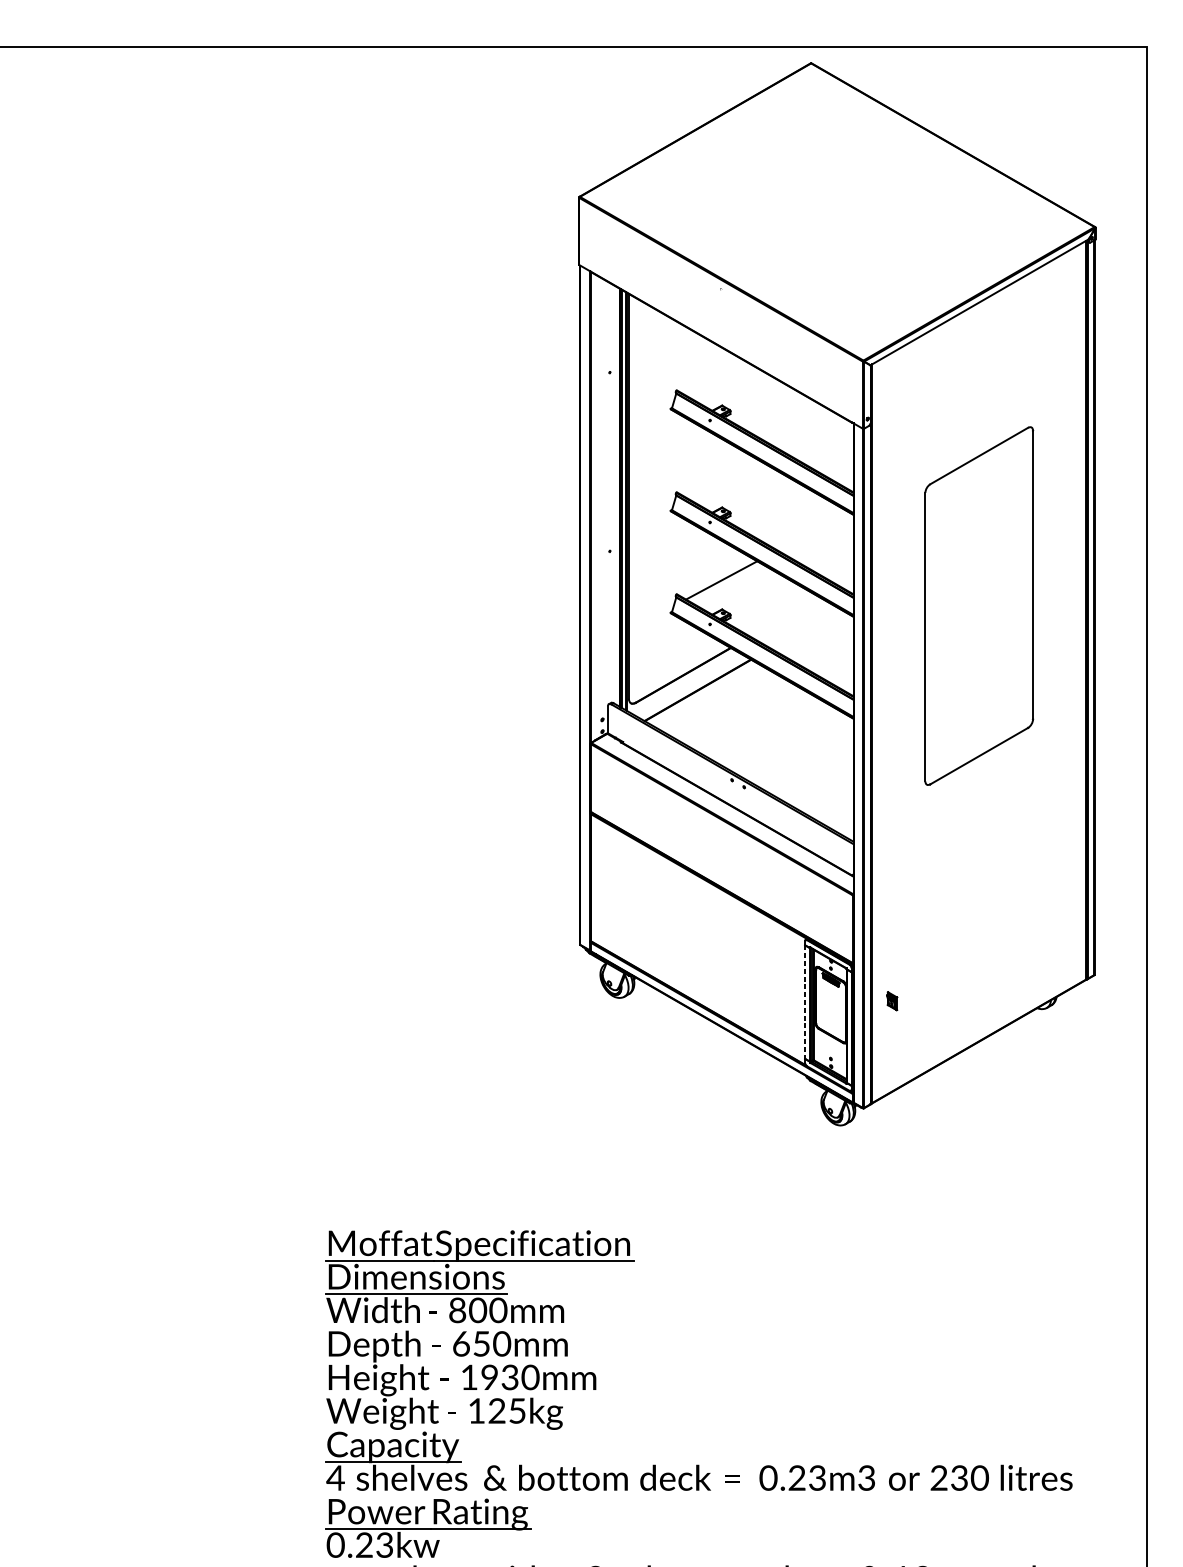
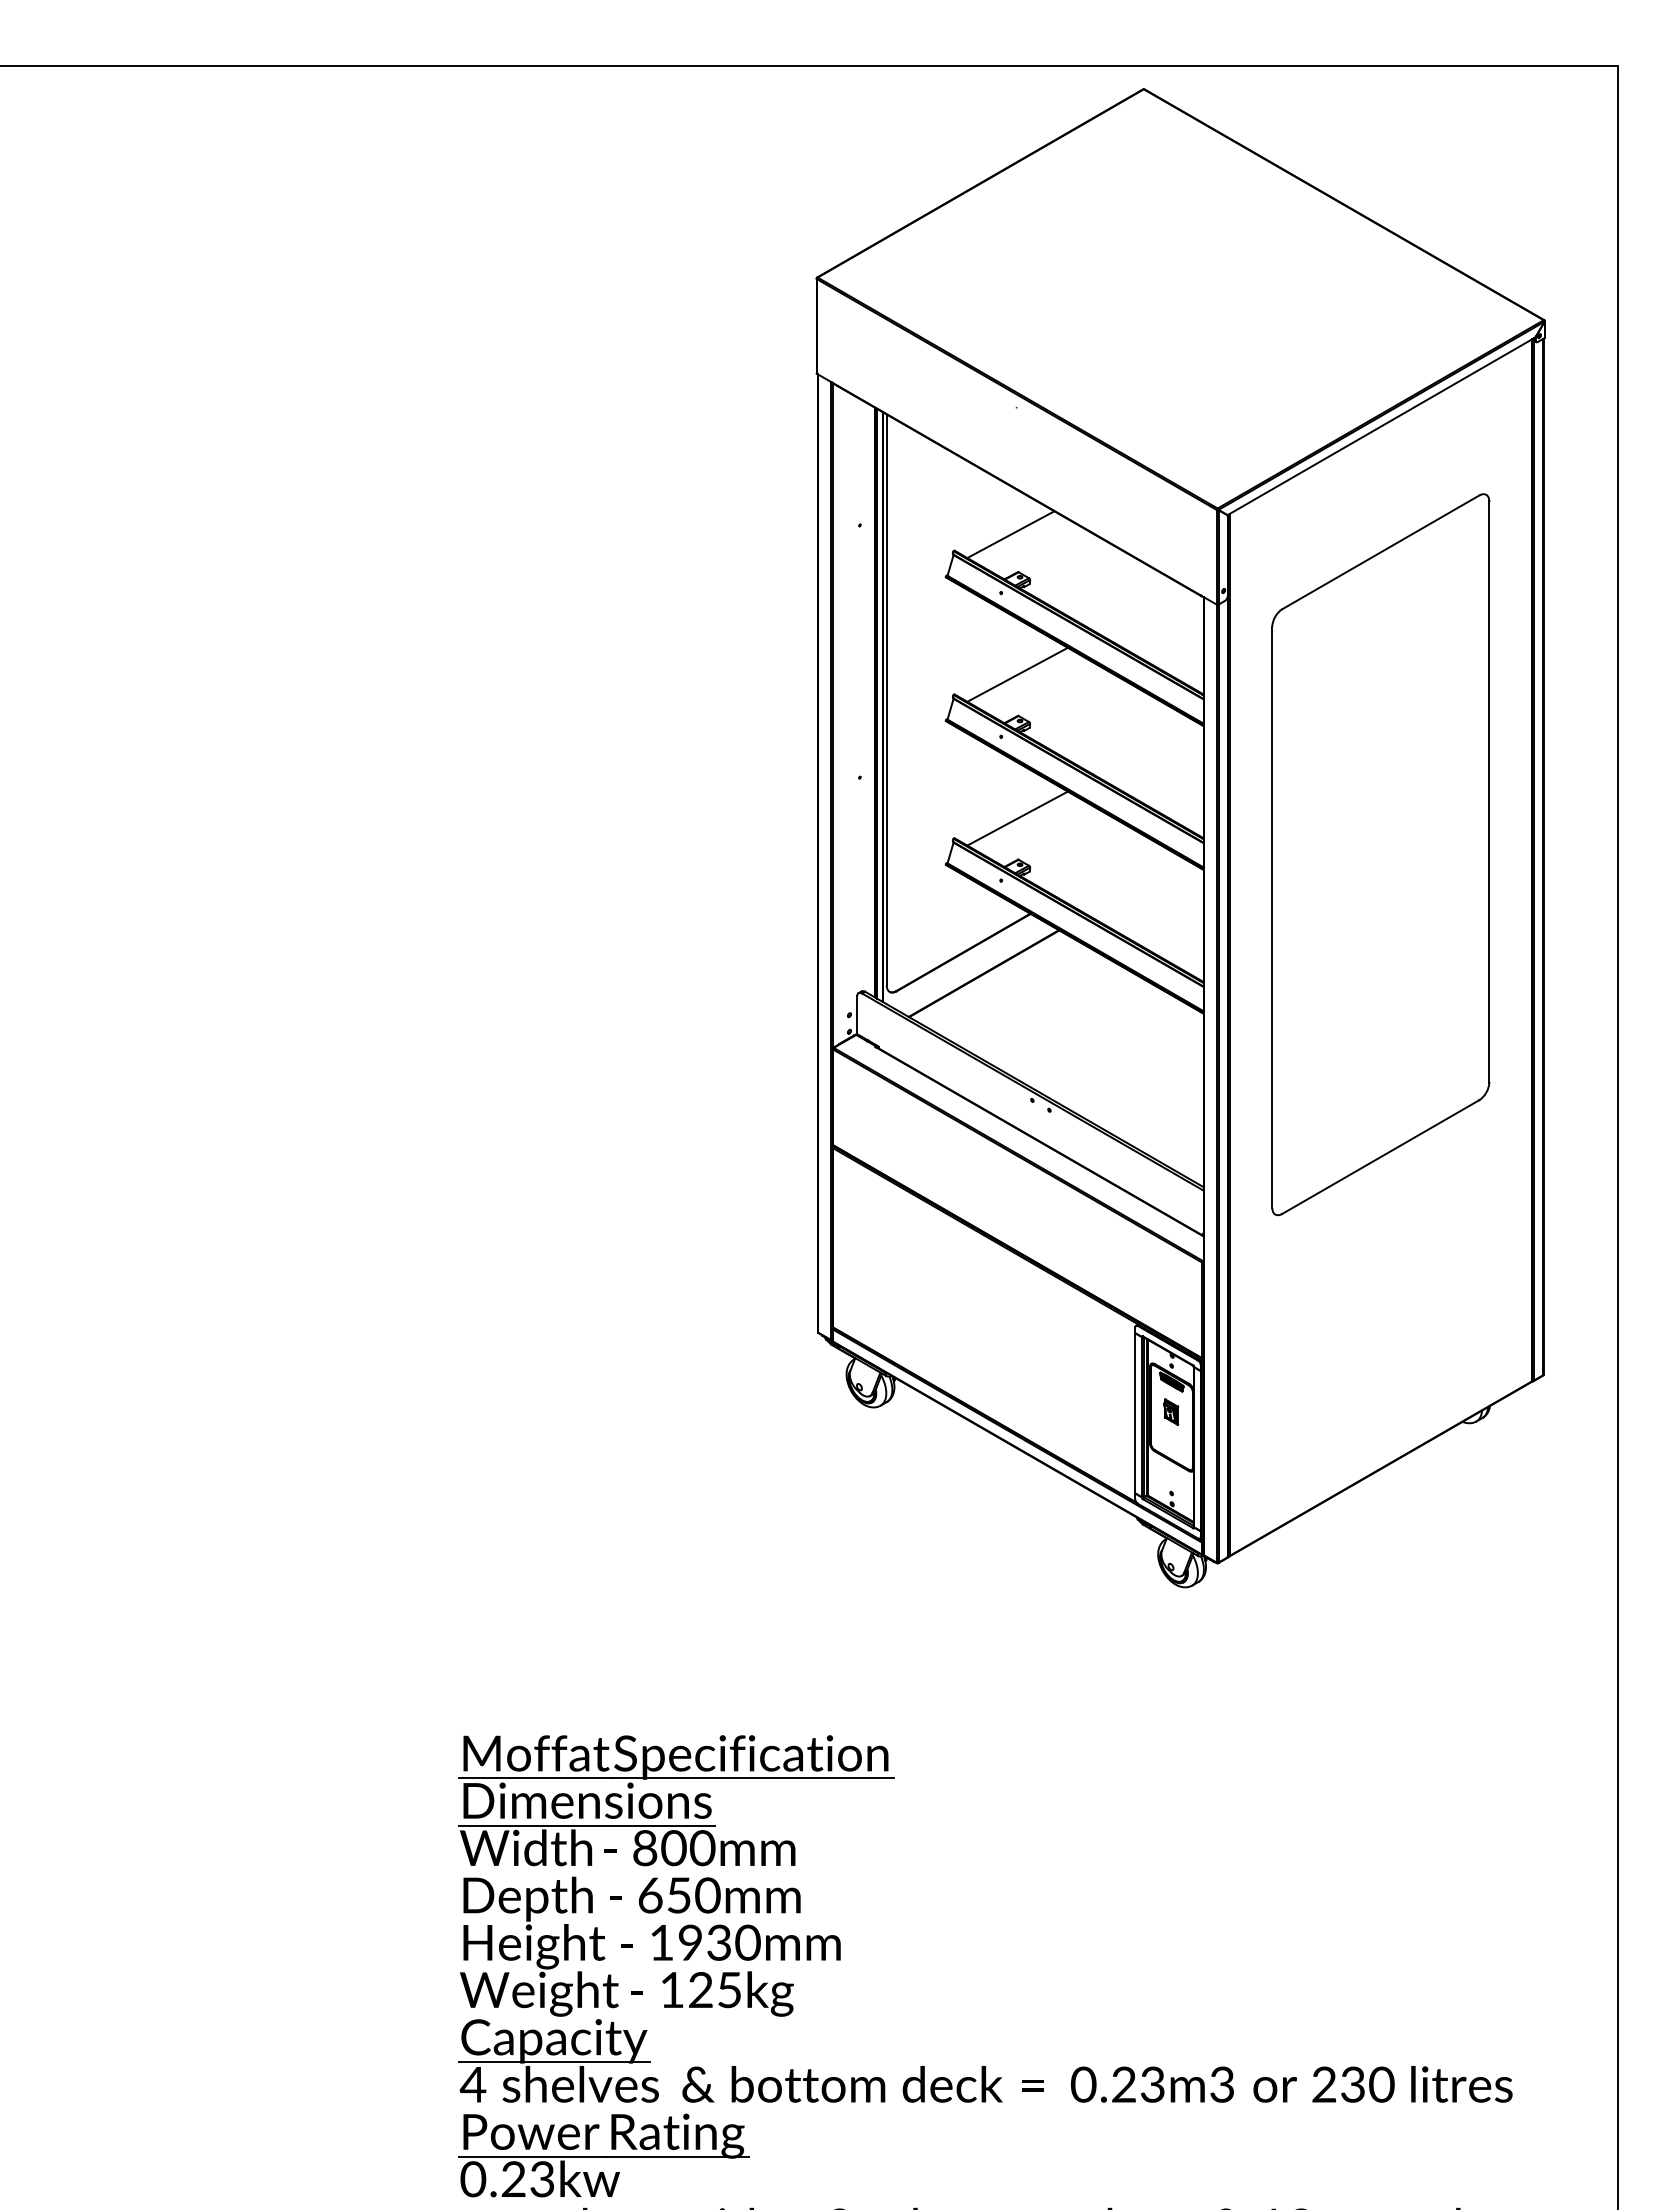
line: (716, 379) -> (1010, 534), added
line: (721, 478) -> (1017, 674), added
part: (978, 605) -> (1380, 854), size x1.43
part: (892, 1000) -> (1171, 1411), moved
line: (805, 1002) -> (1135, 1413), dashed -> solid

